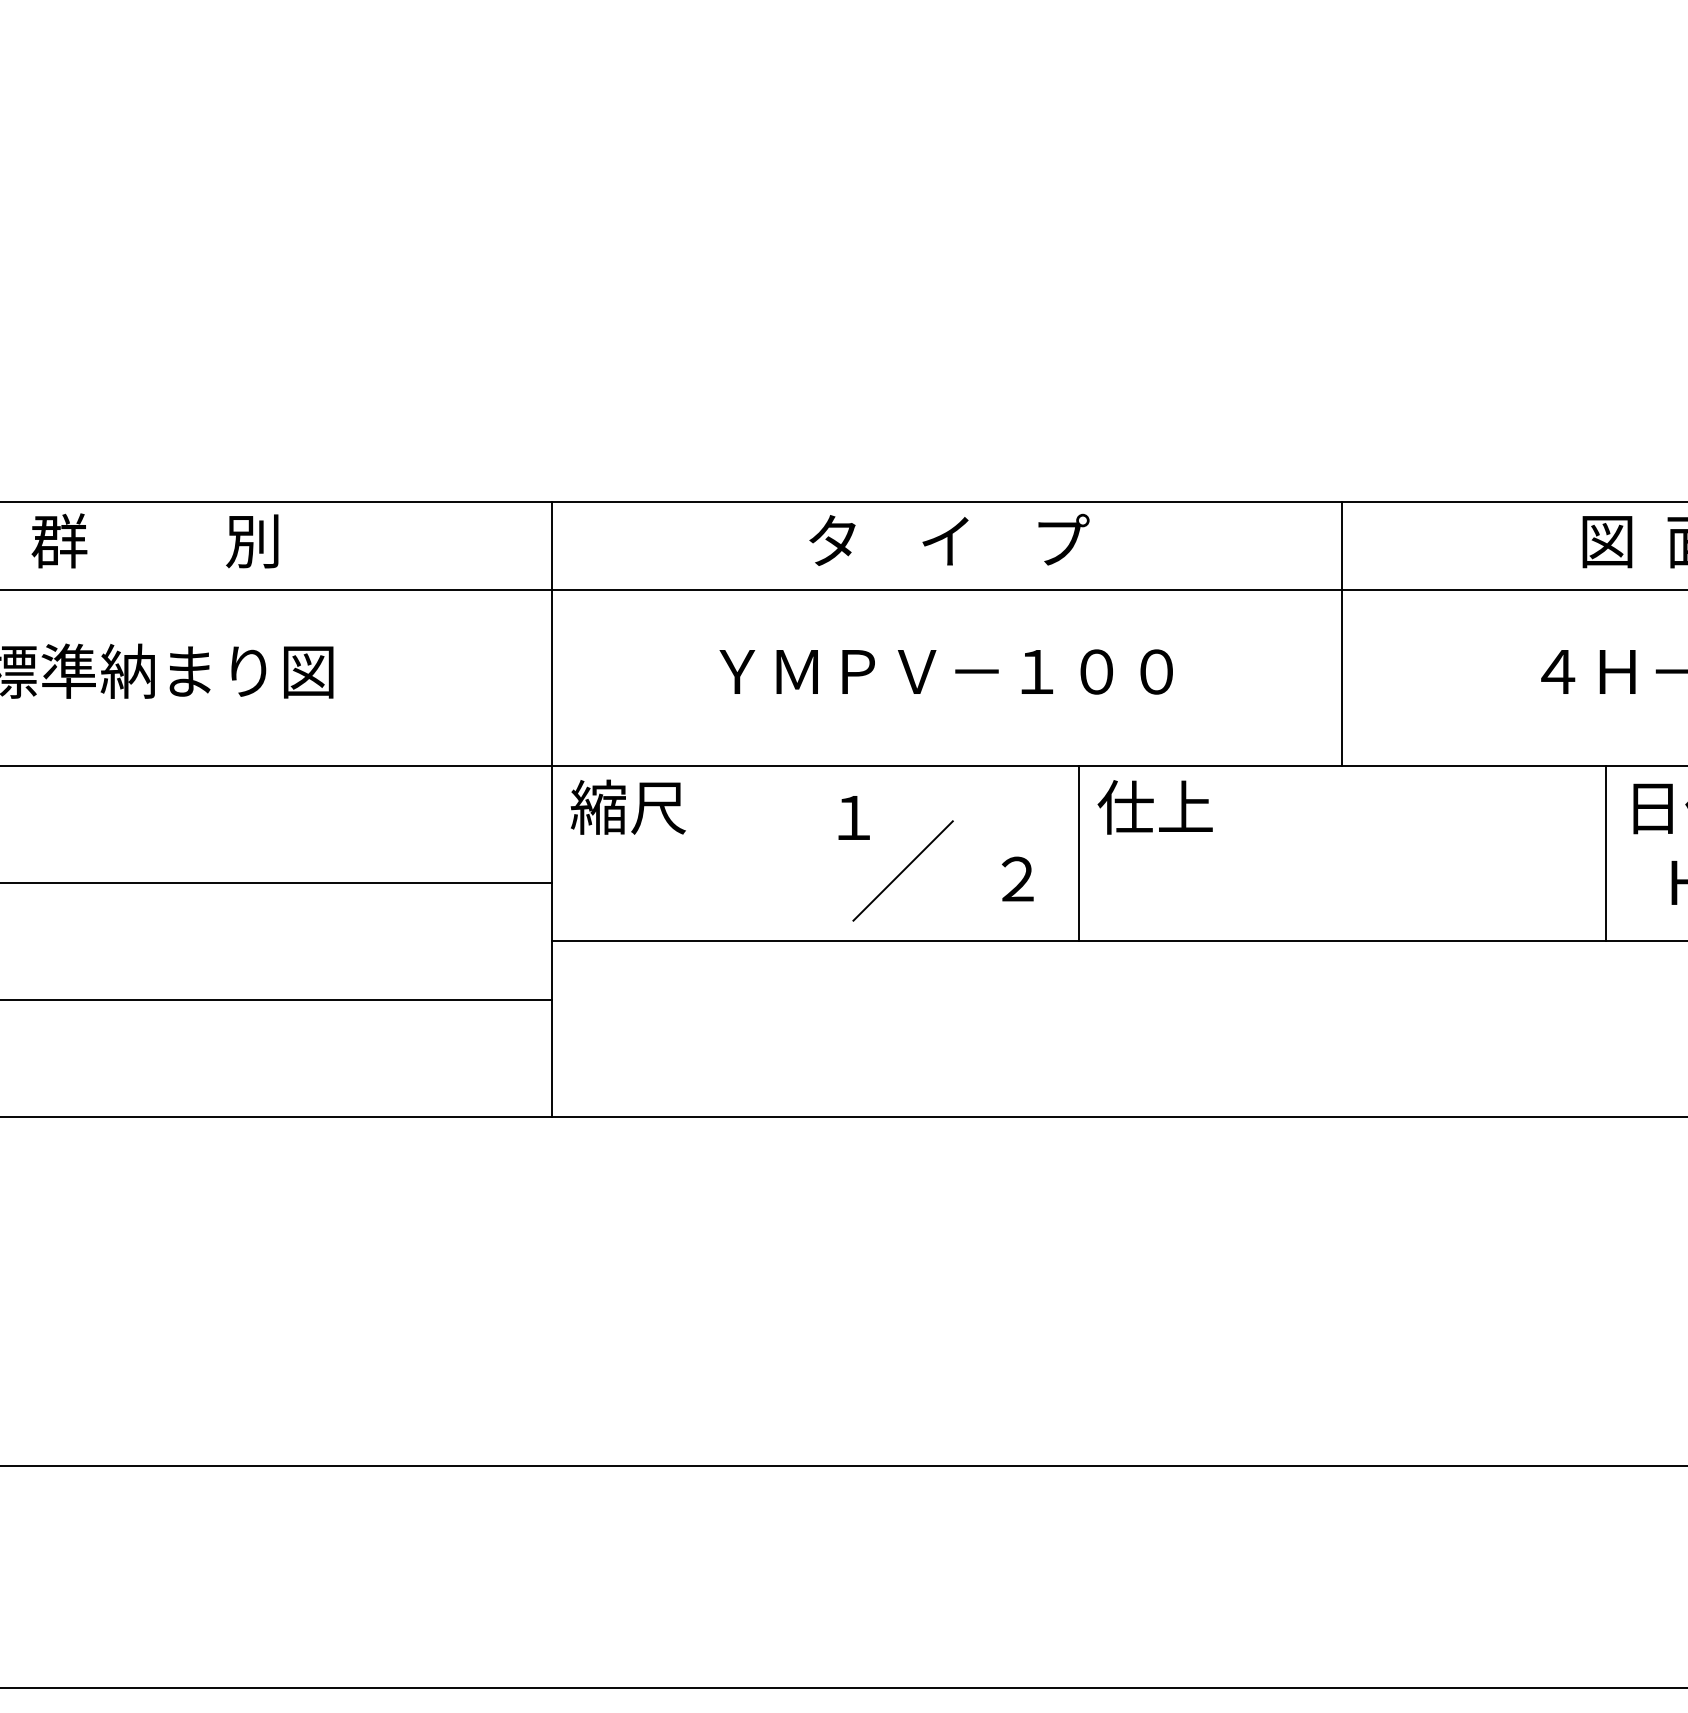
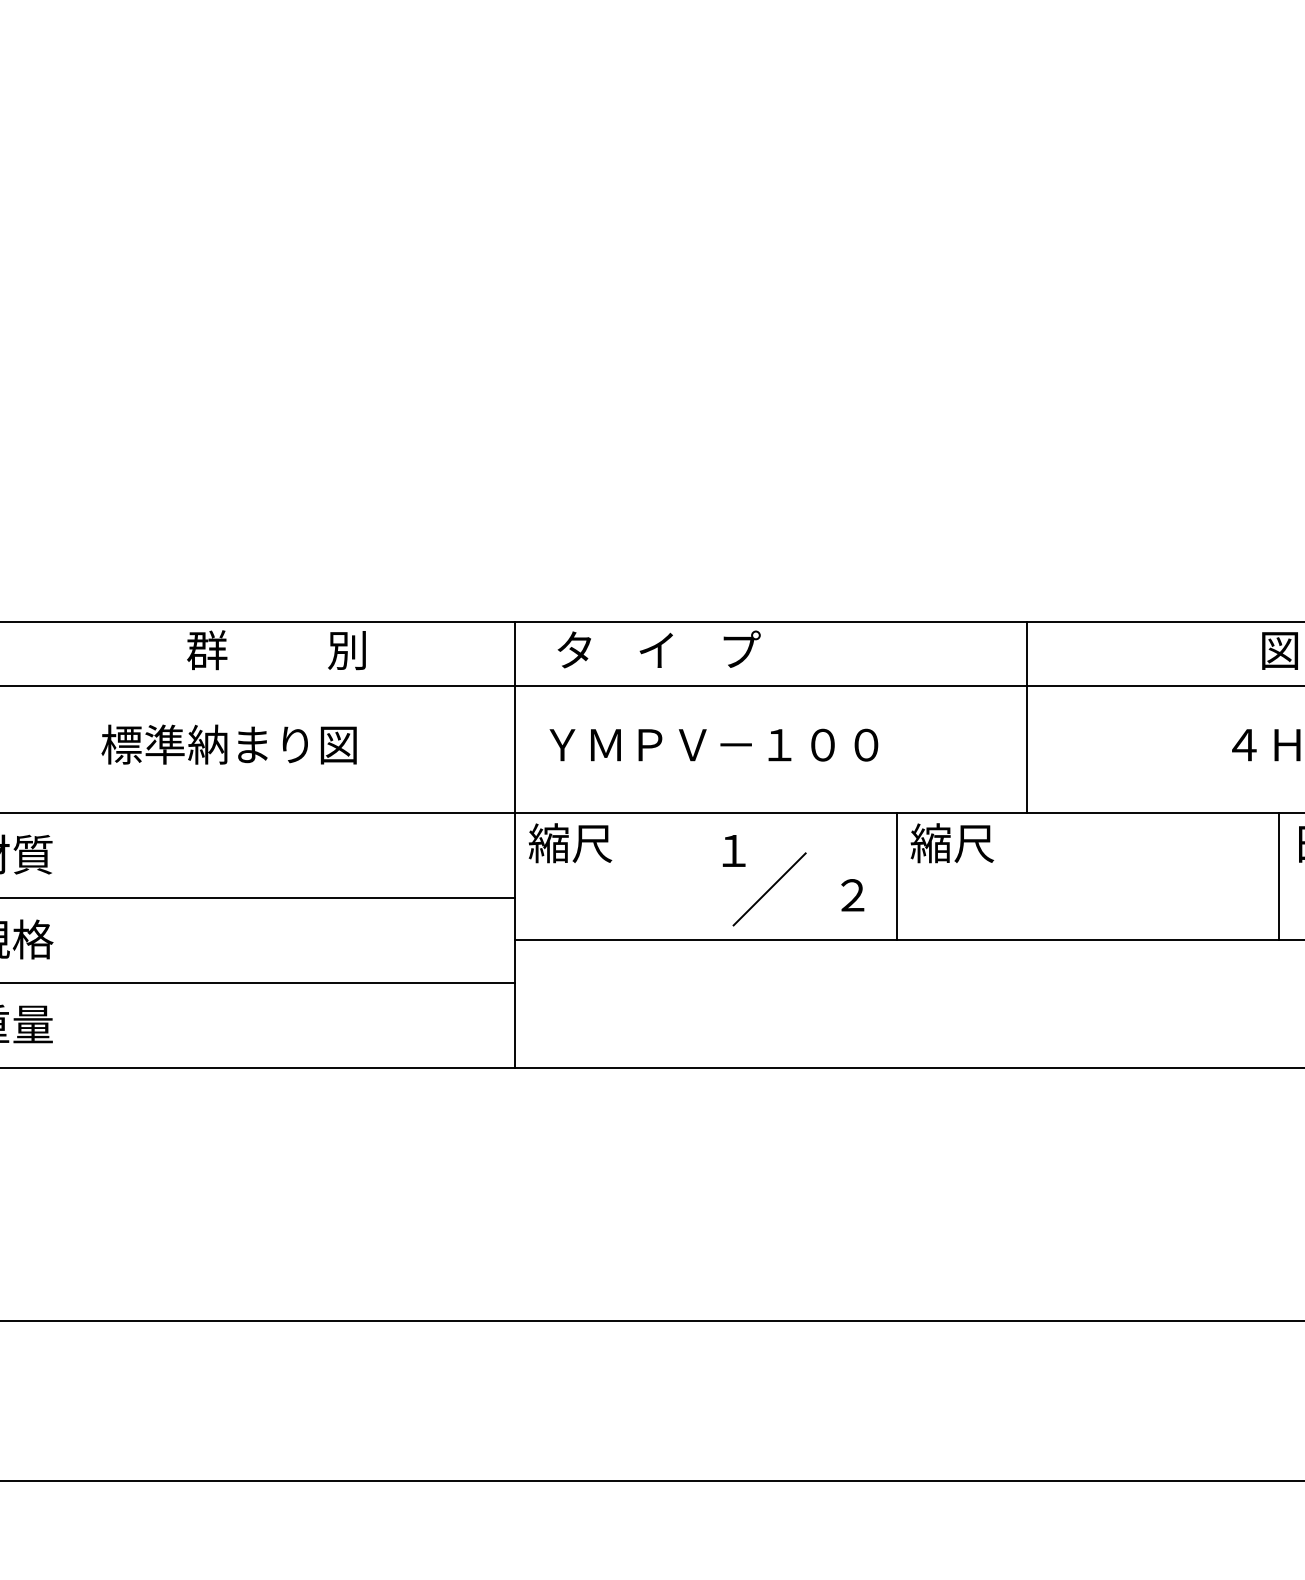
text: (948, 539) -> (658, 649), moved
text: (155, 541) -> (276, 650), moved
line: (1341, 633) -> (1026, 717), moved
text: (945, 671) -> (713, 744), moved
text: (1155, 807) -> (952, 843), 仕上 -> 縮尺

